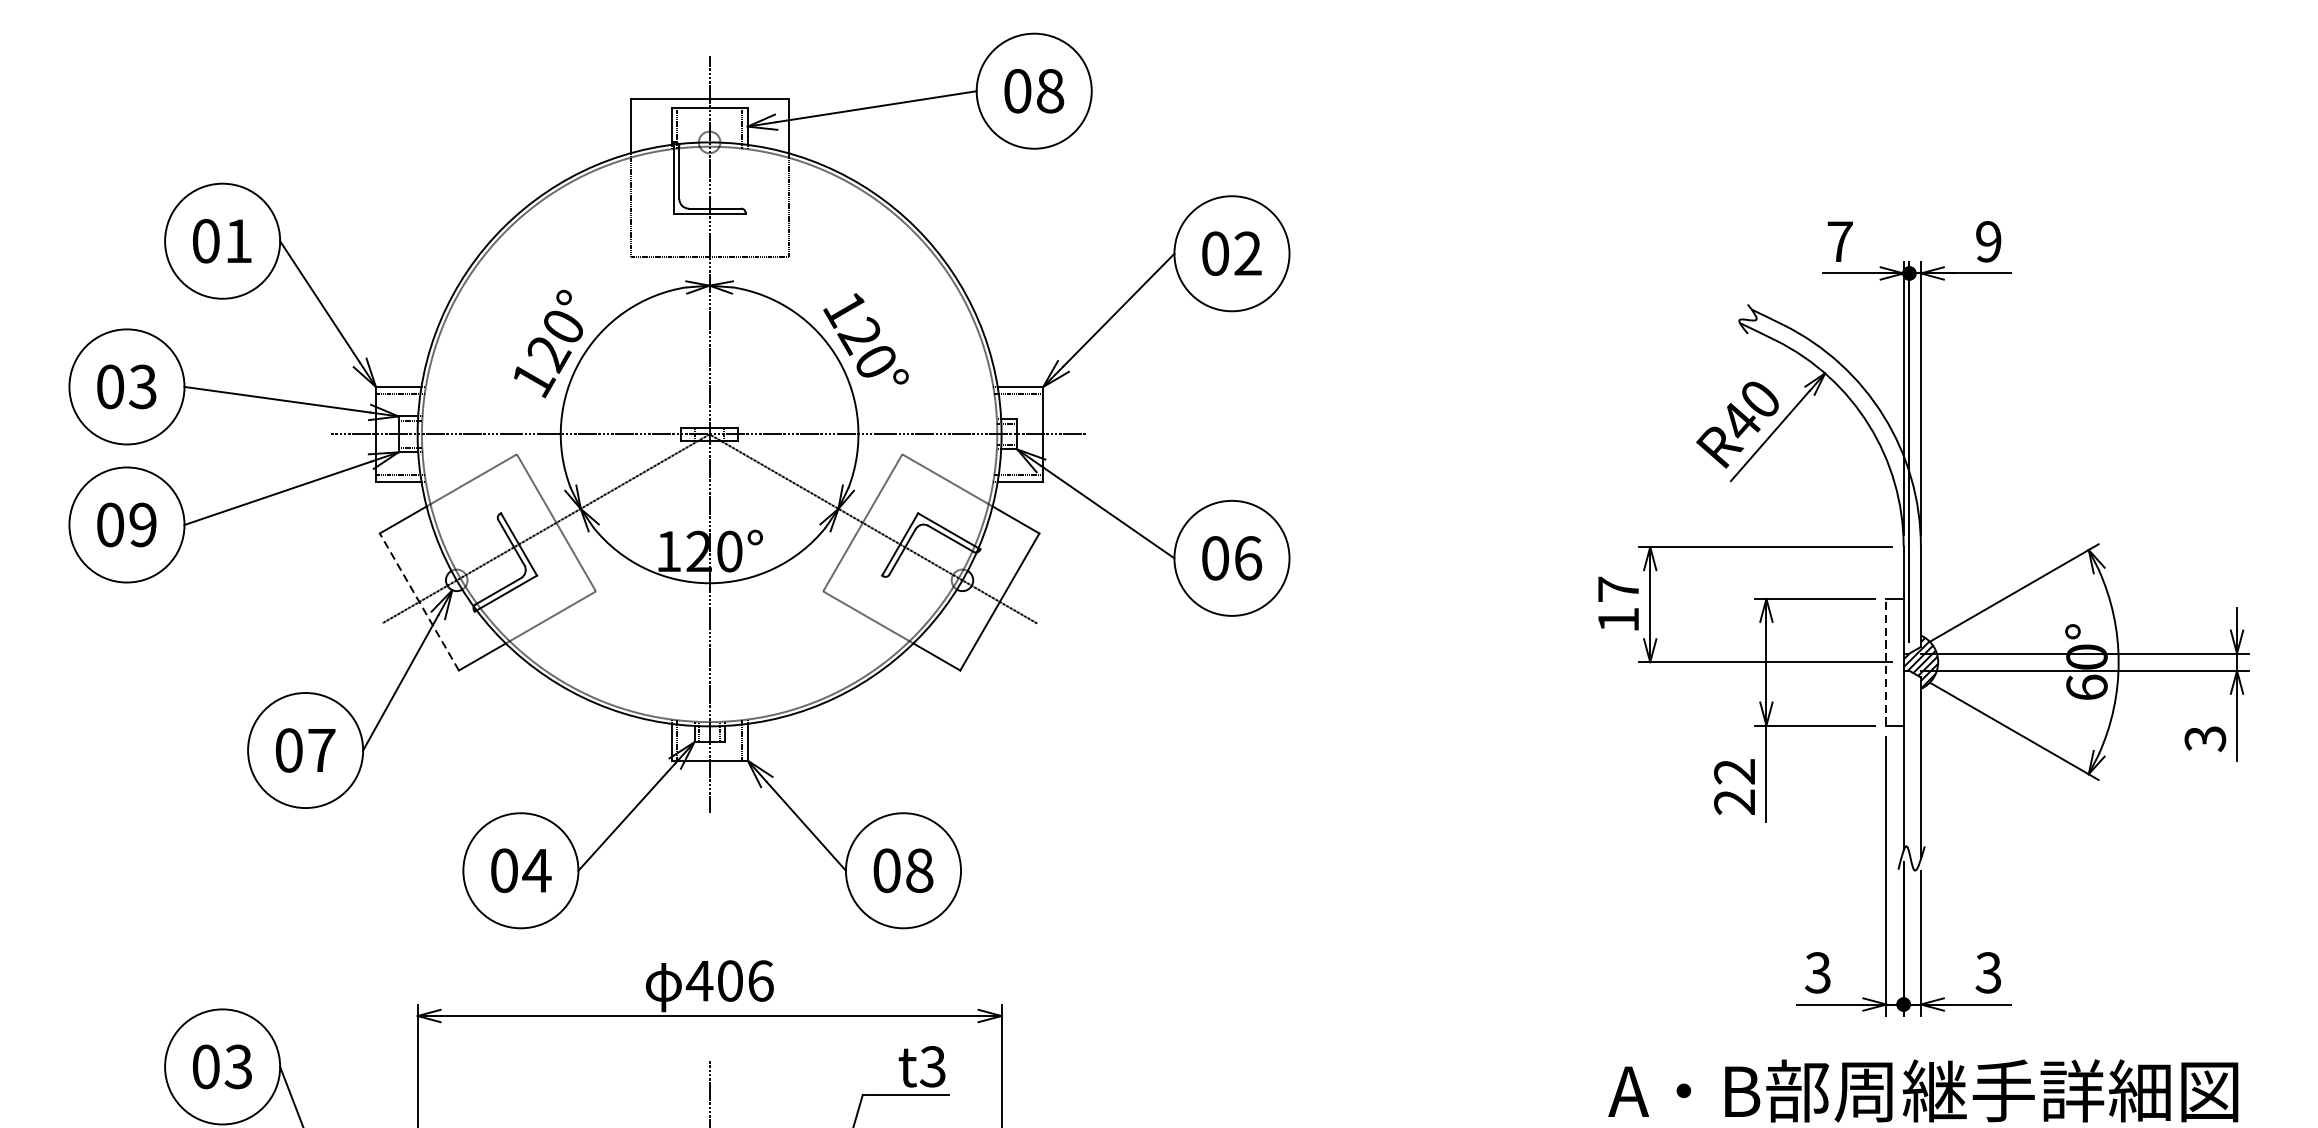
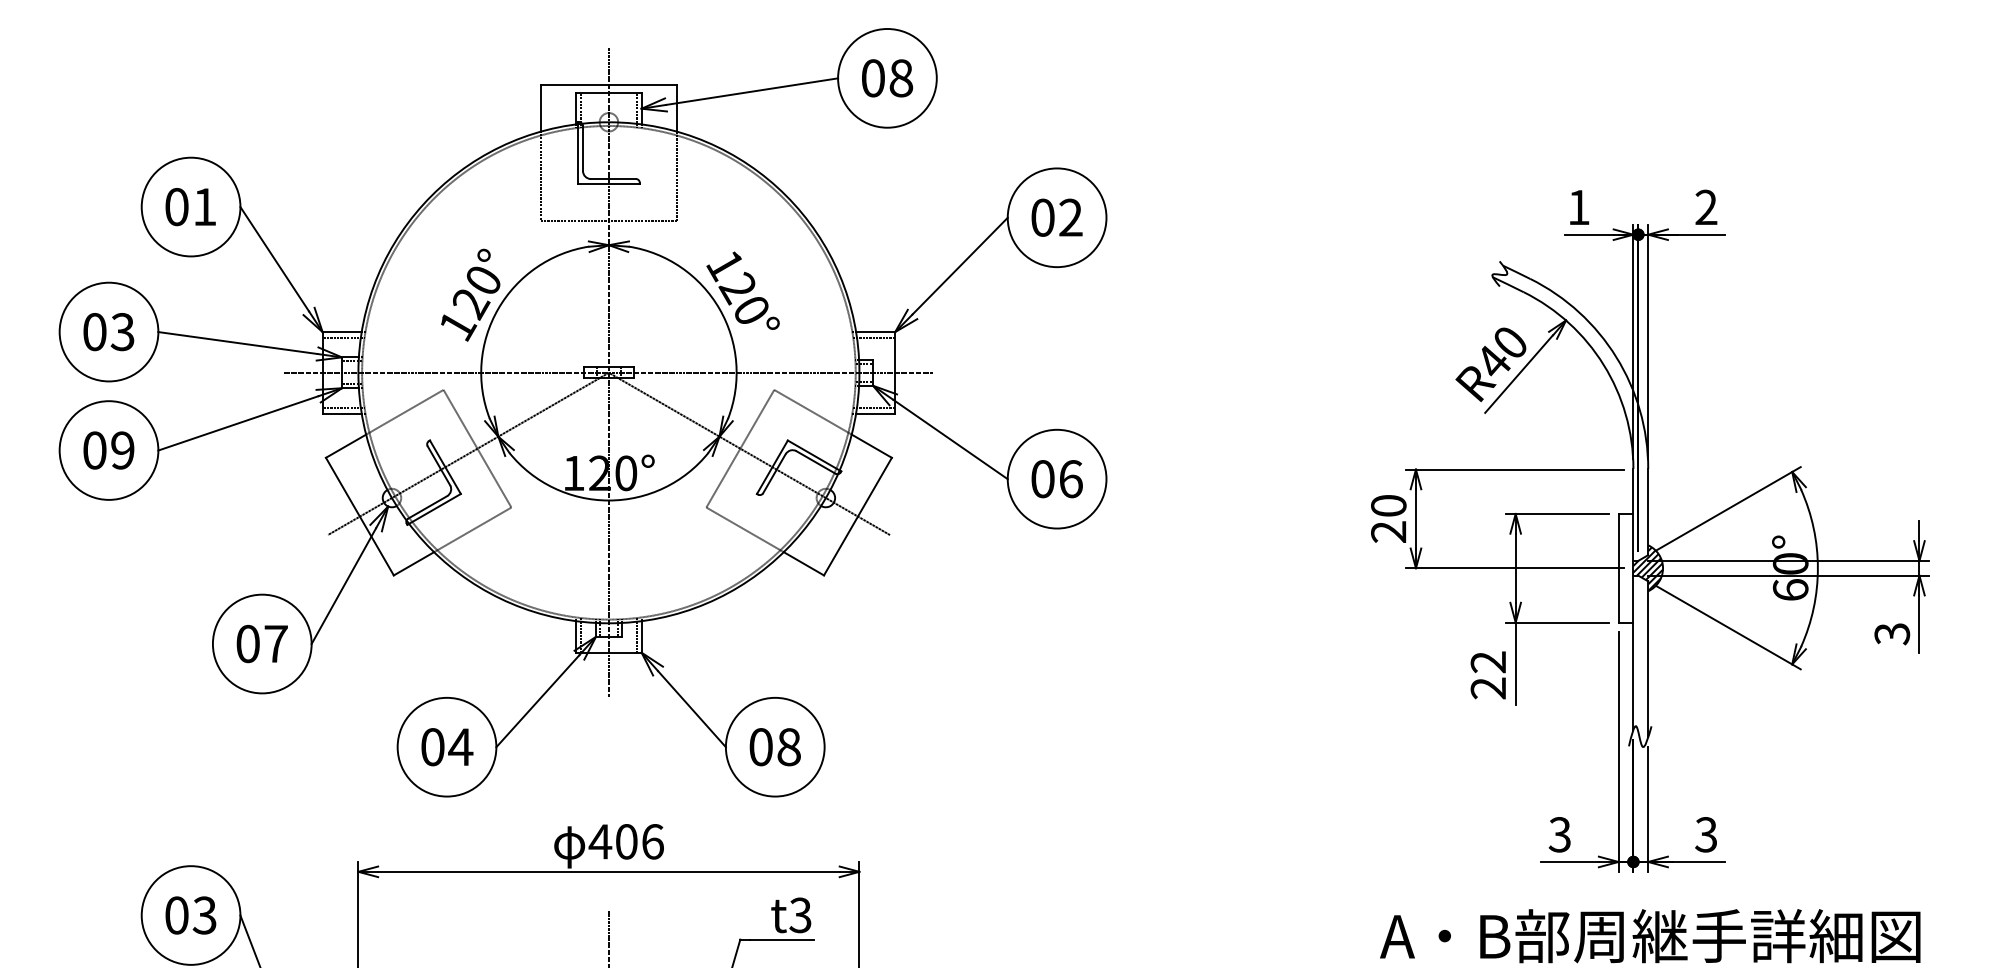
text: (1839, 241) -> (1578, 207), 7 -> 1
text: (1988, 241) -> (1706, 207), 9 -> 2
line: (418, 601) -> (359, 516), dashed -> solid
text: (1618, 604) -> (1388, 518), 17 -> 20
line: (1886, 661) -> (1618, 567), dashed -> solid

